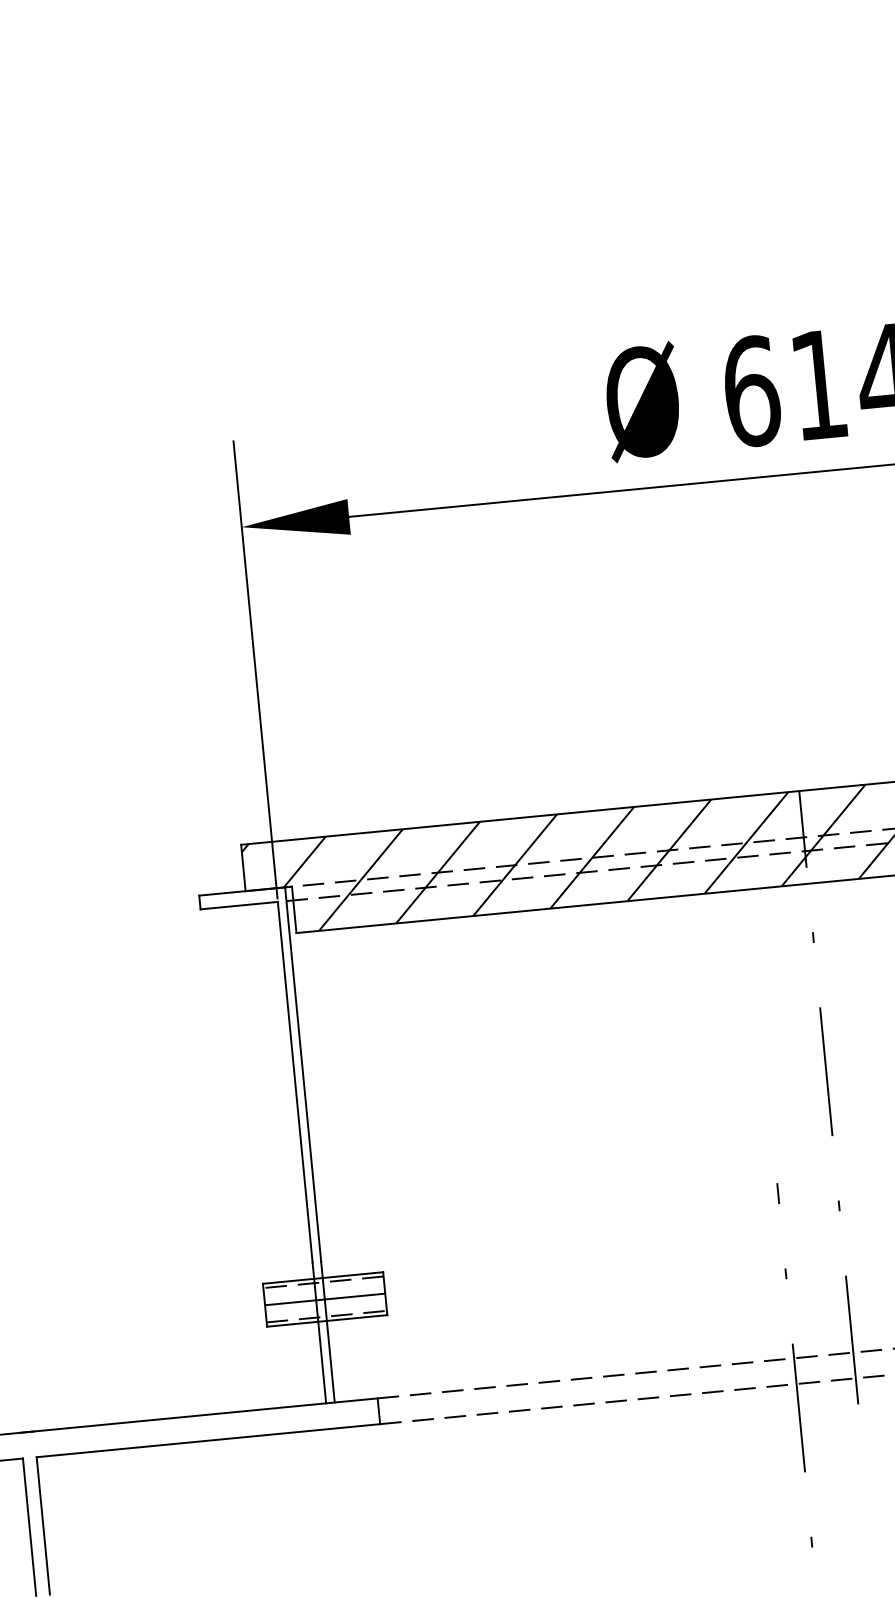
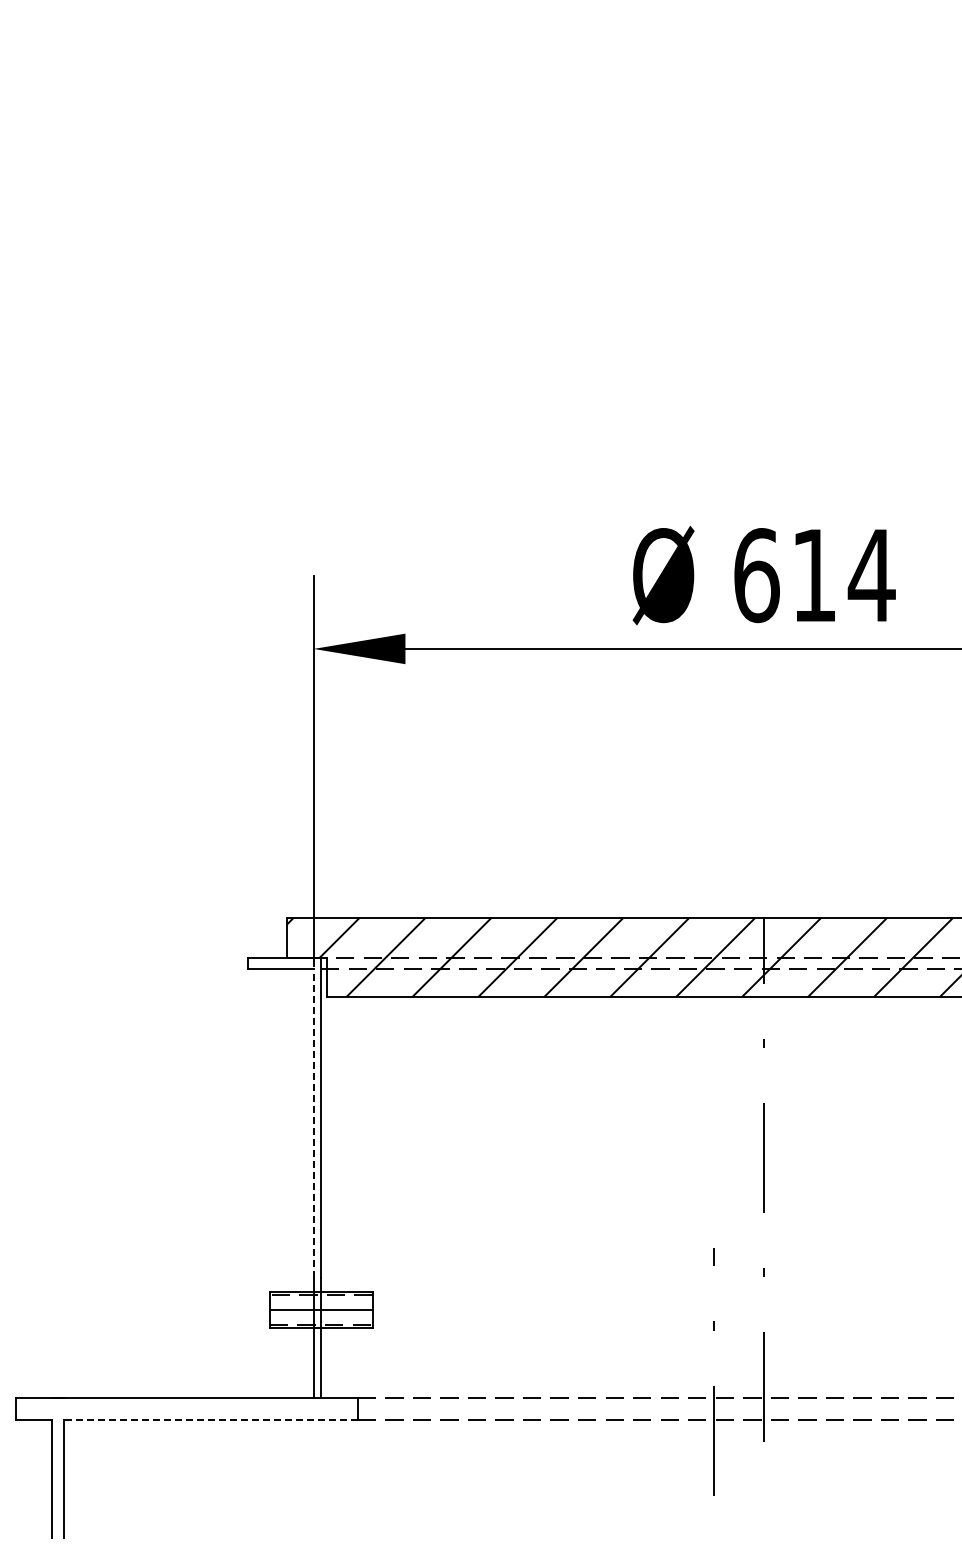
line: (295, 1082) -> (313, 1123), solid -> dashed
line: (208, 1441) -> (210, 1420), solid -> dashed

